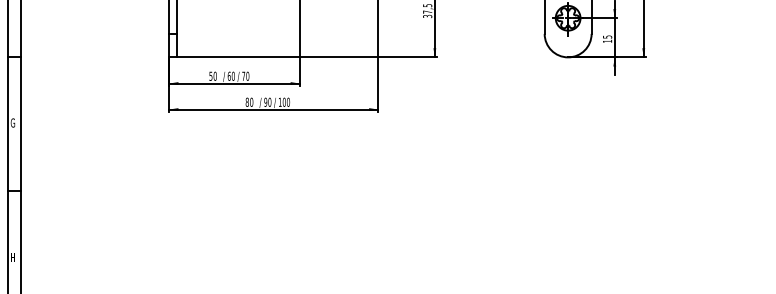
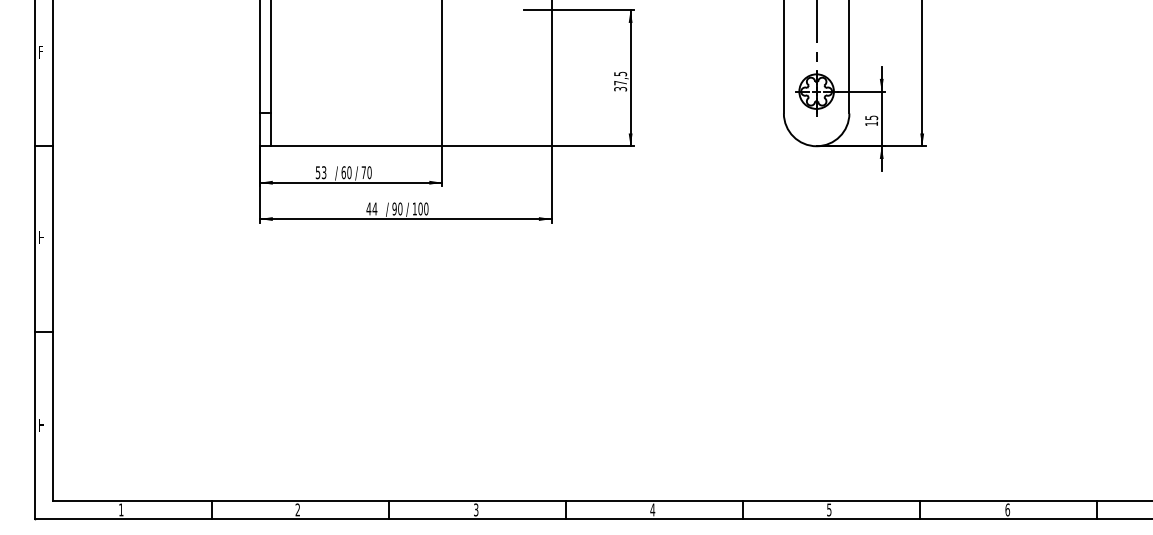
text: (214, 76) -> (323, 172), 50 -> 53
text: (249, 101) -> (371, 208), 80 -> 44
text: (12, 122) -> (41, 237), G -> H

